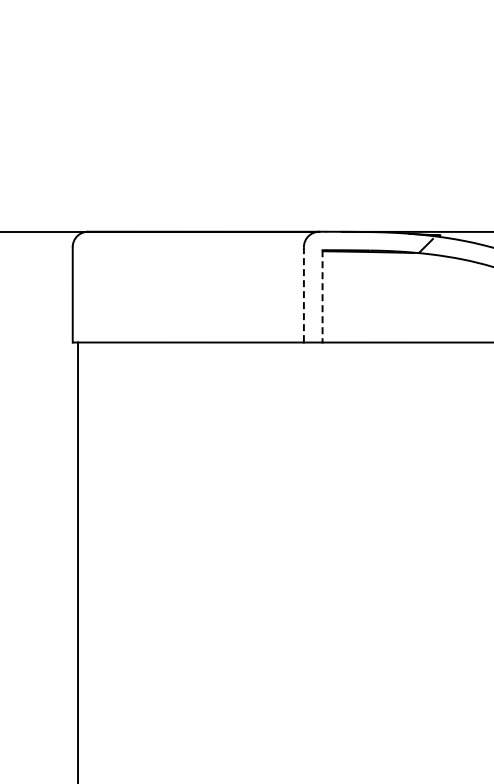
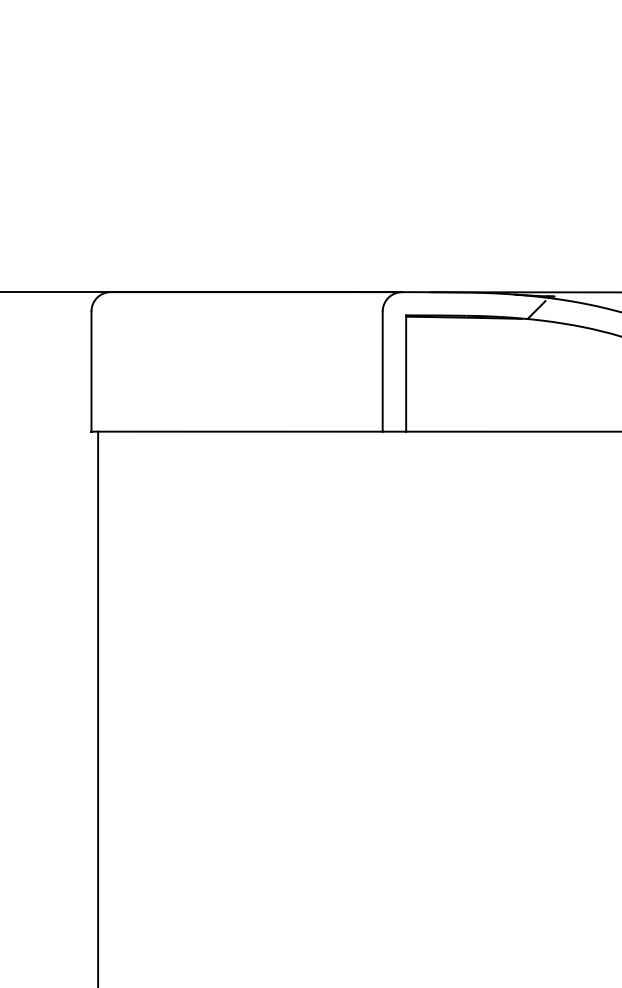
line: (303, 294) -> (382, 371), dashed -> solid
line: (322, 296) -> (406, 373), dashed -> solid

